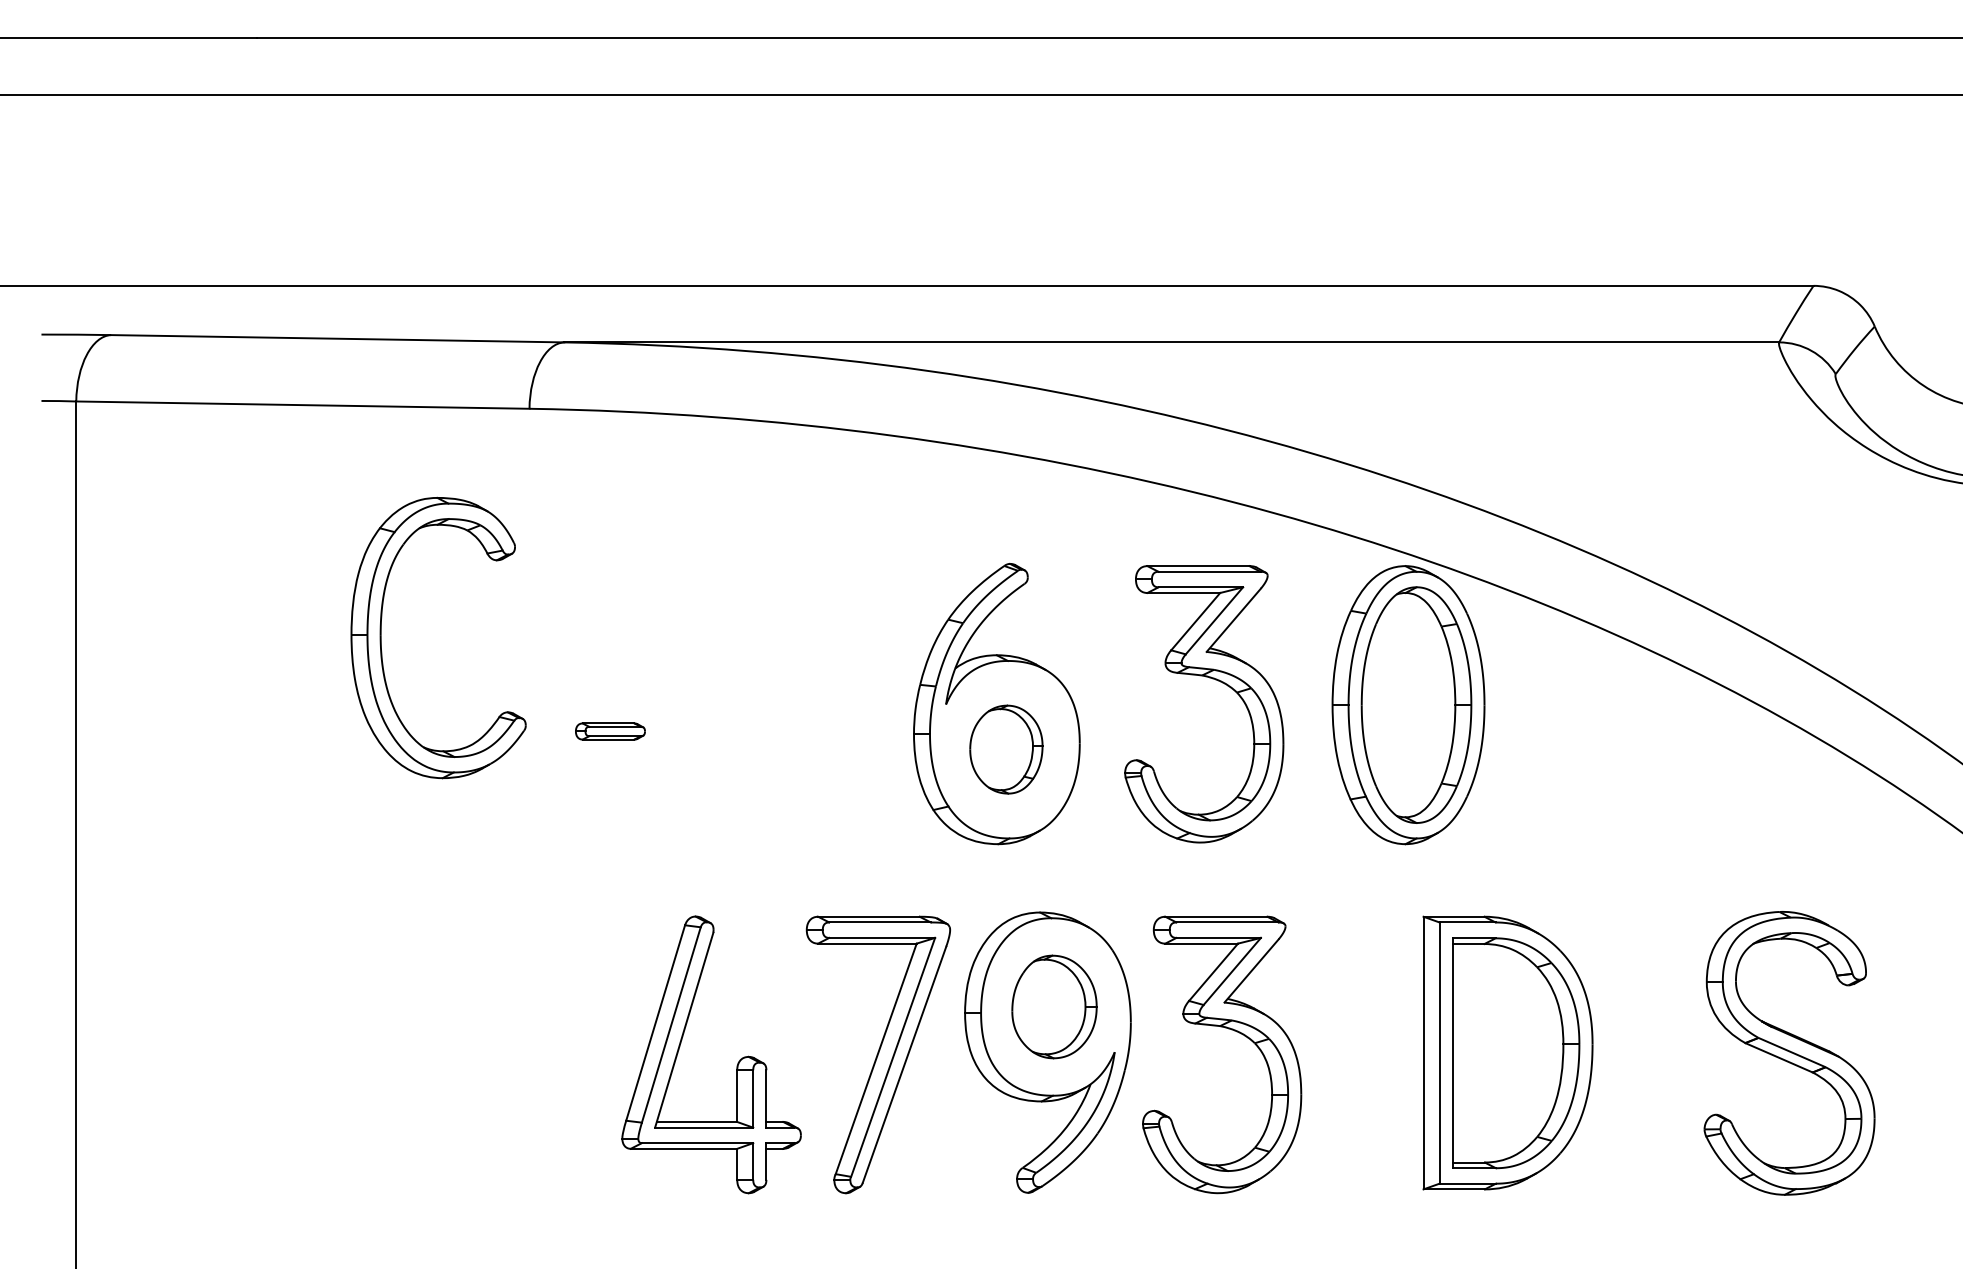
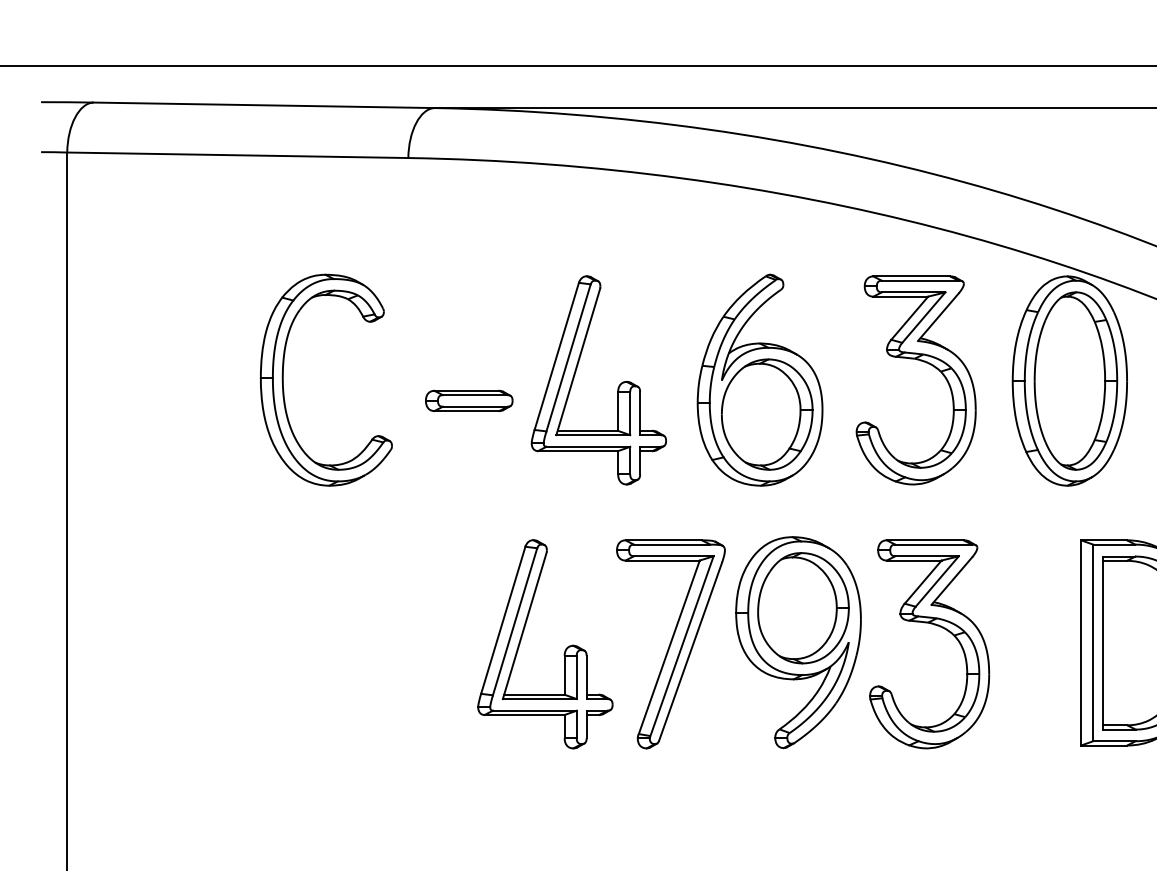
part: (381, 637) -> (283, 379), moved
part: (808, 712) -> (618, 386), added
part: (610, 731) -> (469, 400), size x1.67
part: (1006, 749) -> (767, 414), size x1.67
part: (1054, 1006) -> (803, 607), size x1.43

